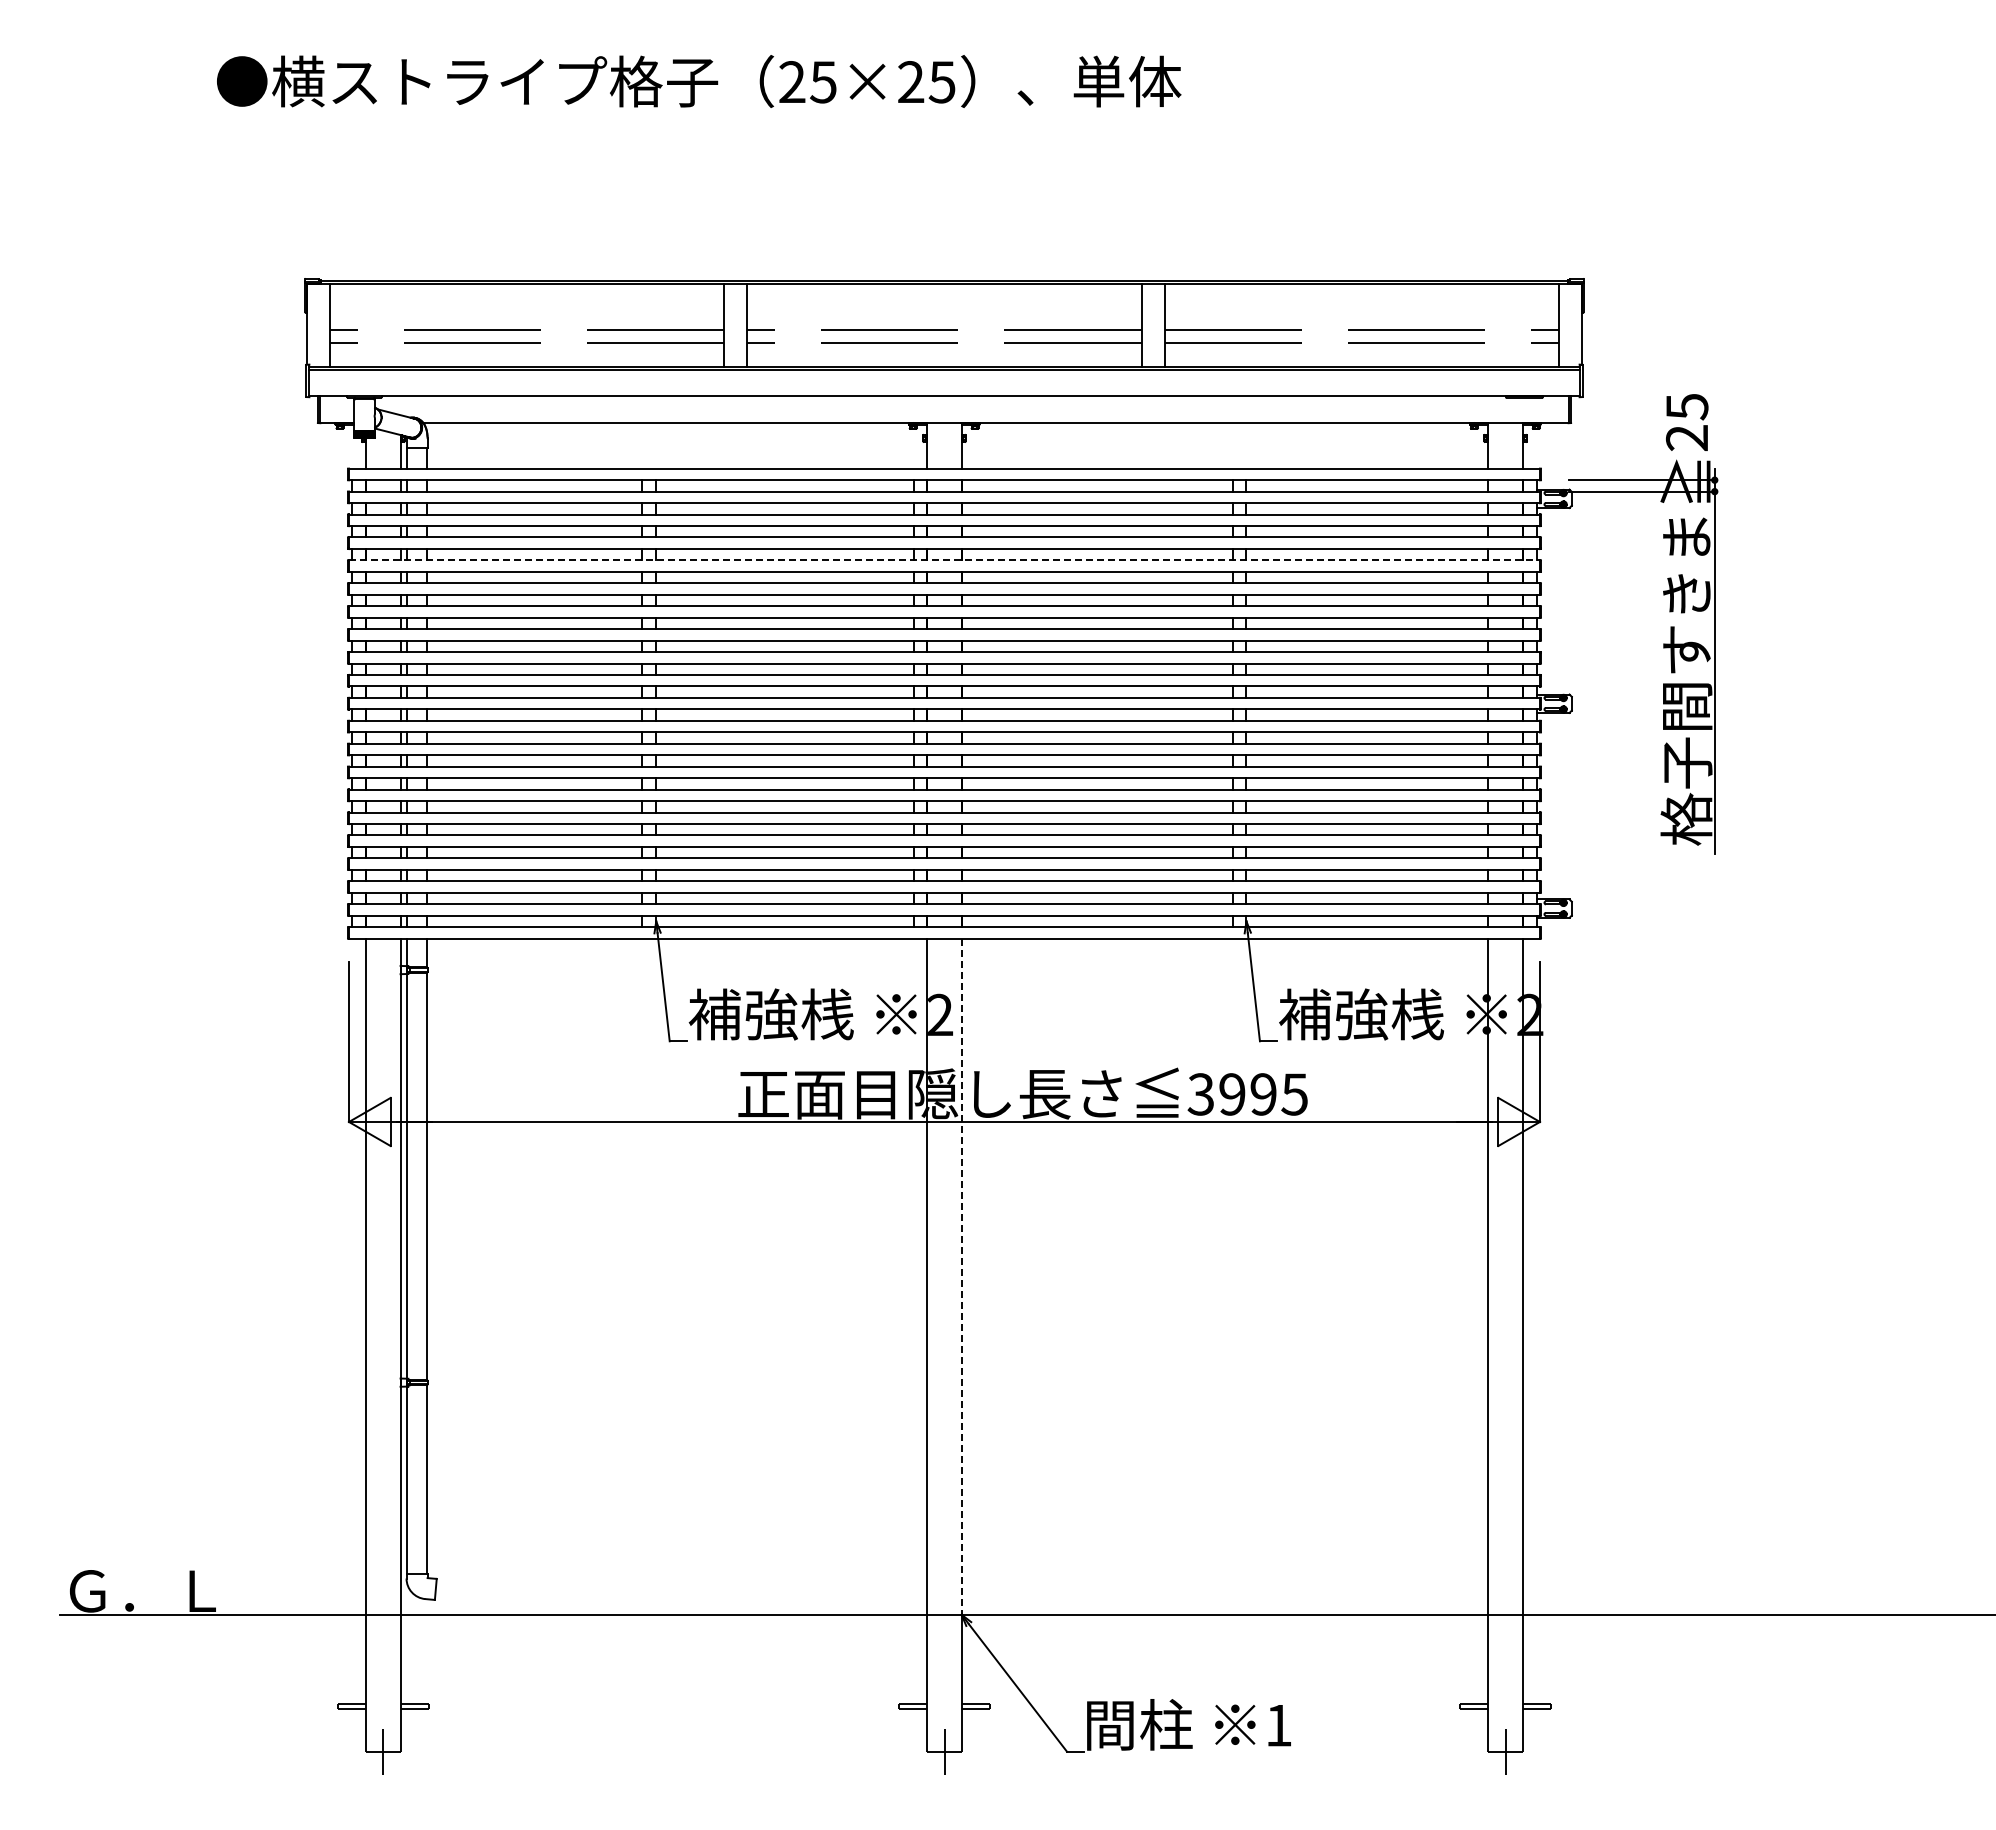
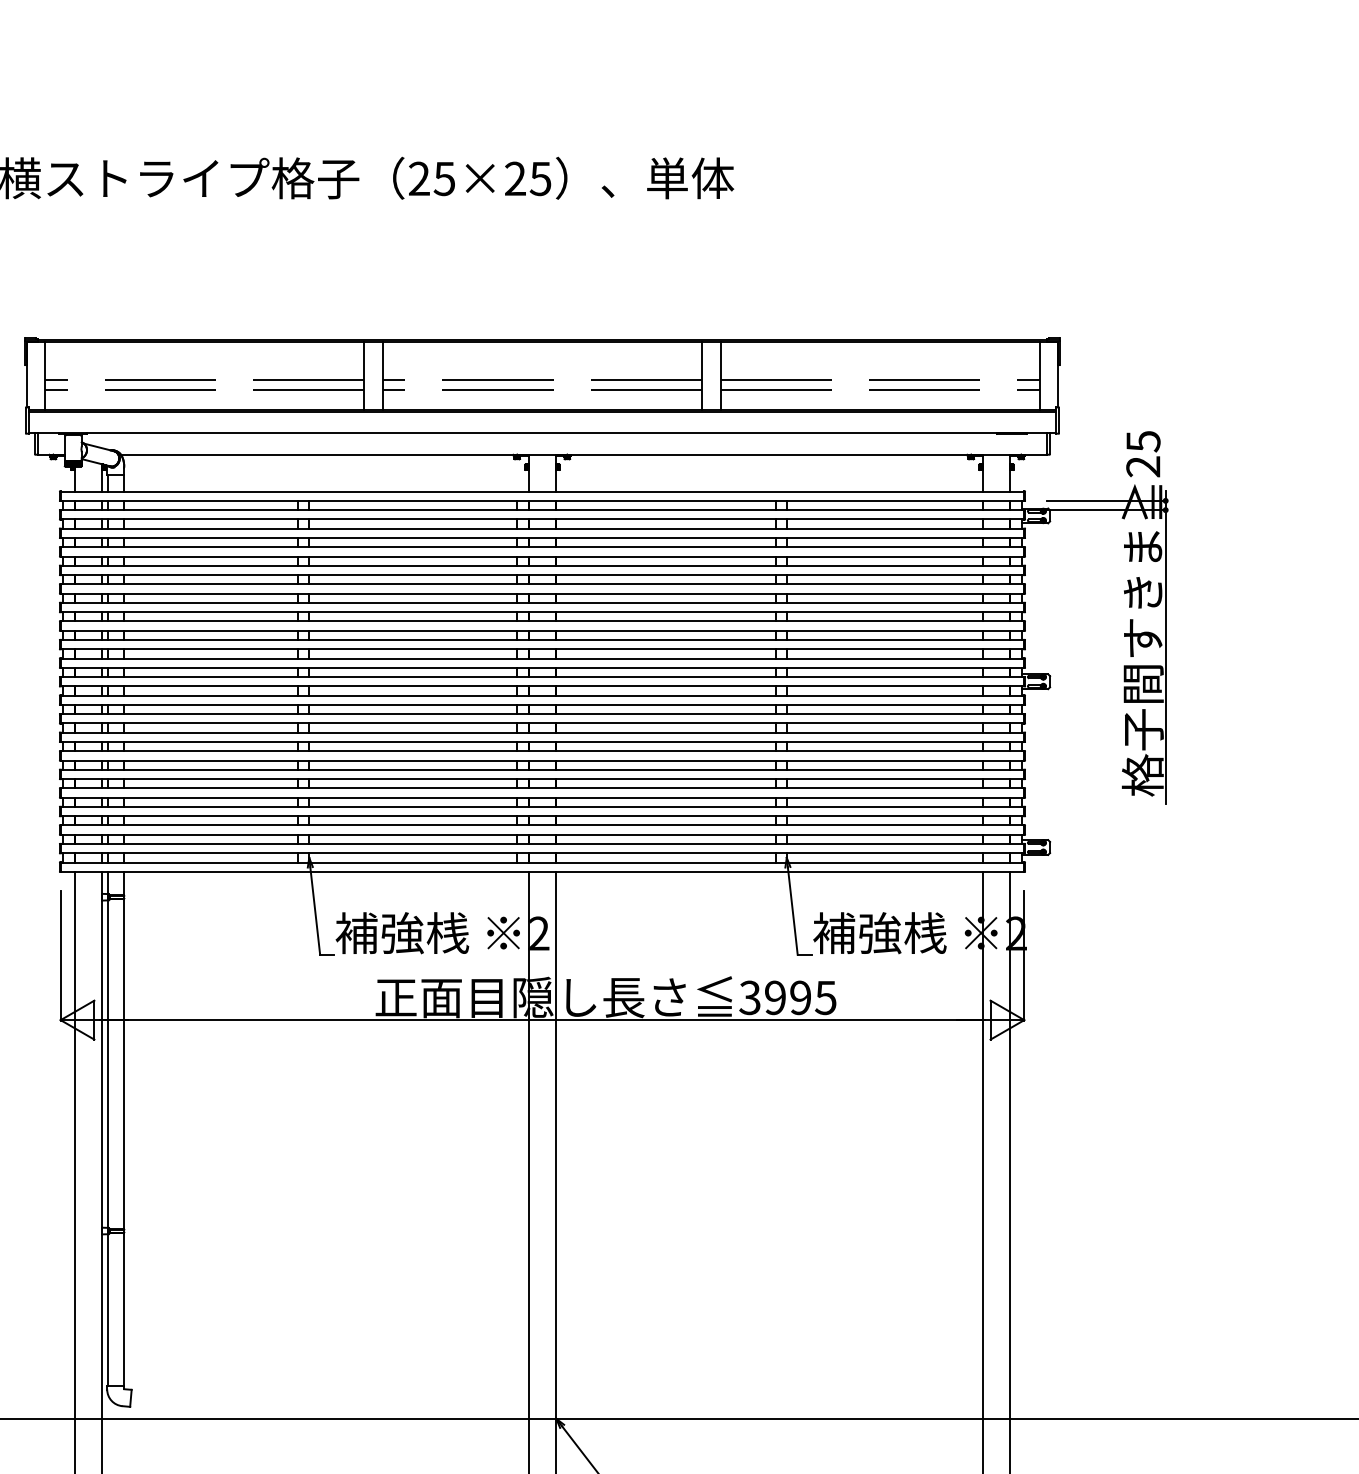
line: (945, 560) -> (543, 565), dashed -> solid
line: (961, 1277) -> (556, 1145), dashed -> solid

